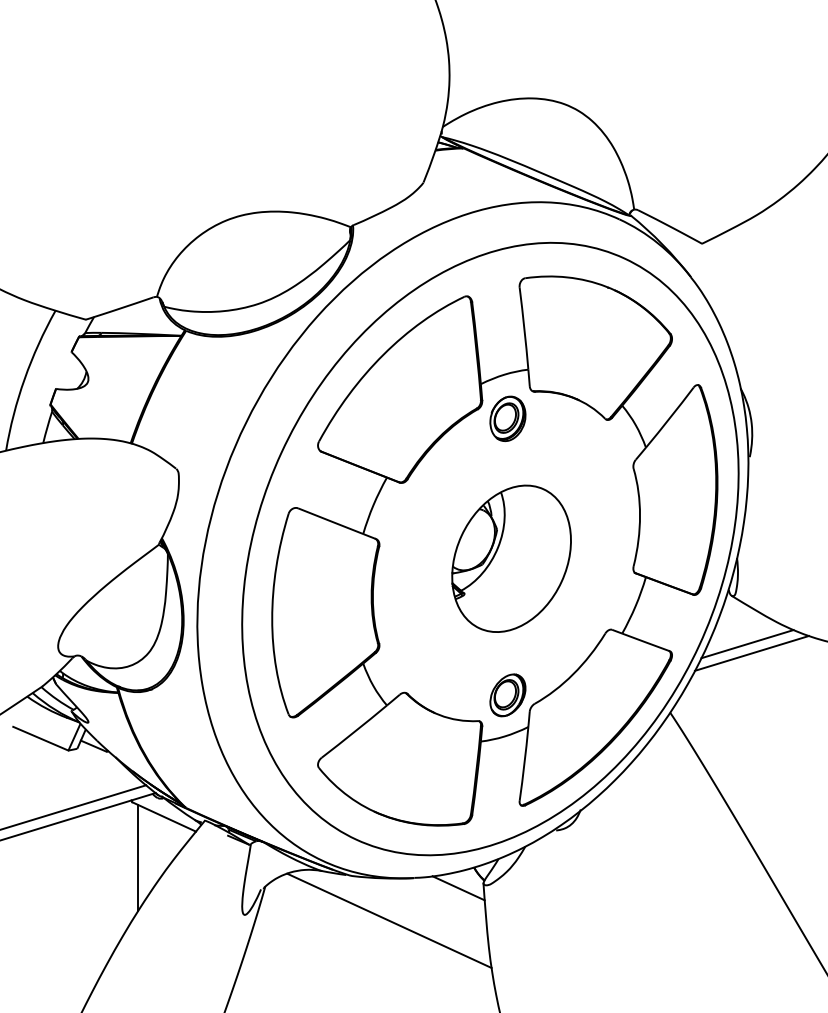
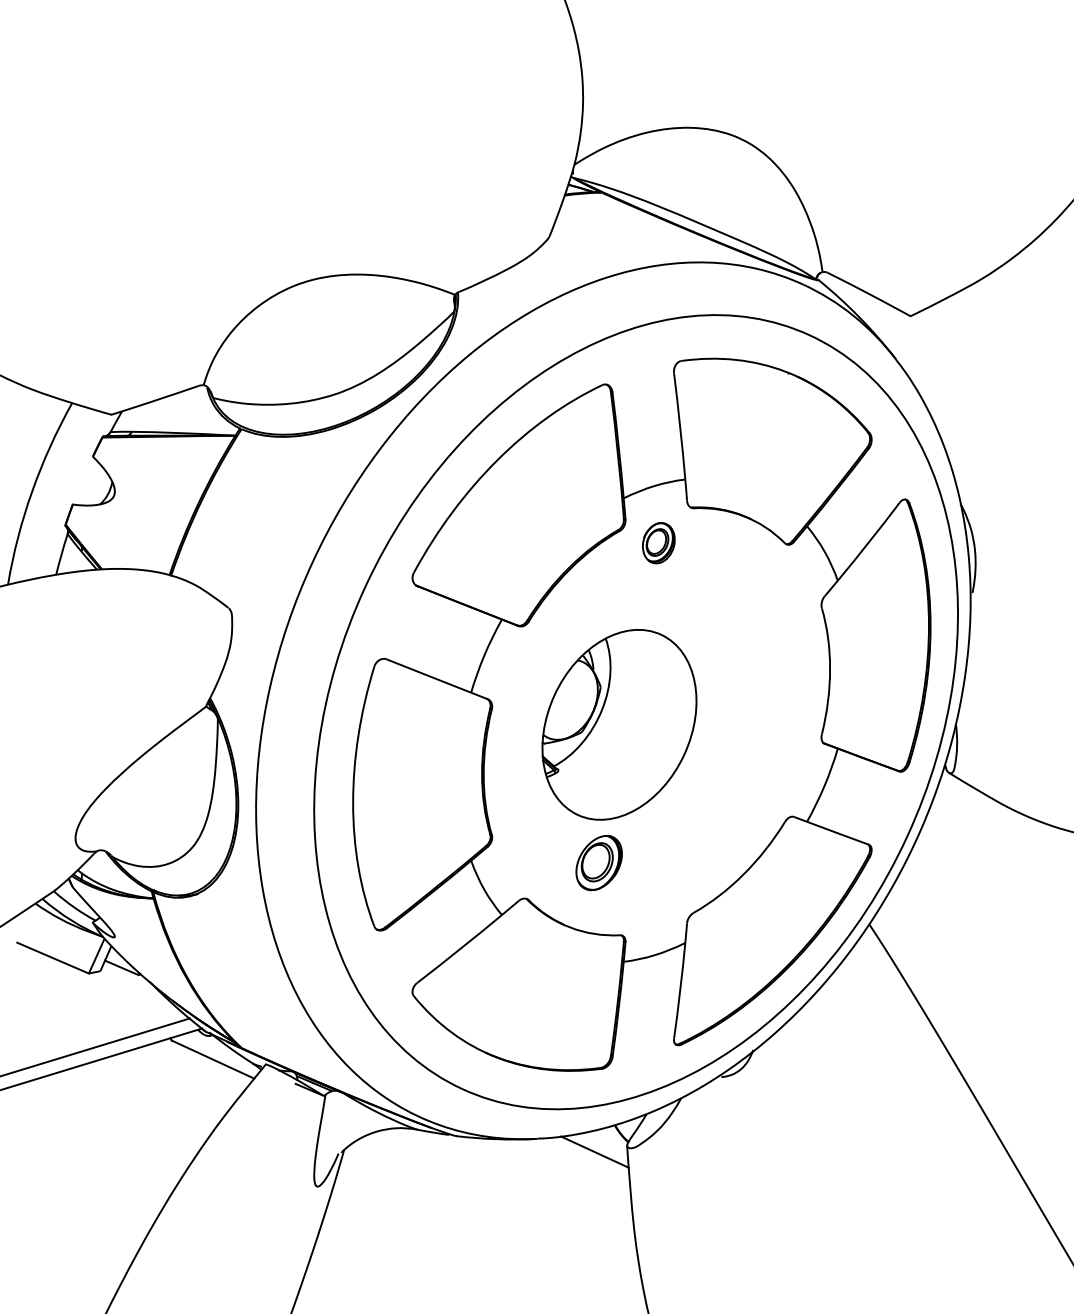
part: (507, 418) -> (658, 542), size x0.7
part: (511, 558) -> (619, 724), moved
line: (747, 644) -> (969, 835), removed
line: (751, 652) -> (974, 846), removed
part: (507, 695) -> (598, 863), moved
line: (138, 857) -> (179, 1112), removed
line: (389, 920) -> (505, 1193), removed

